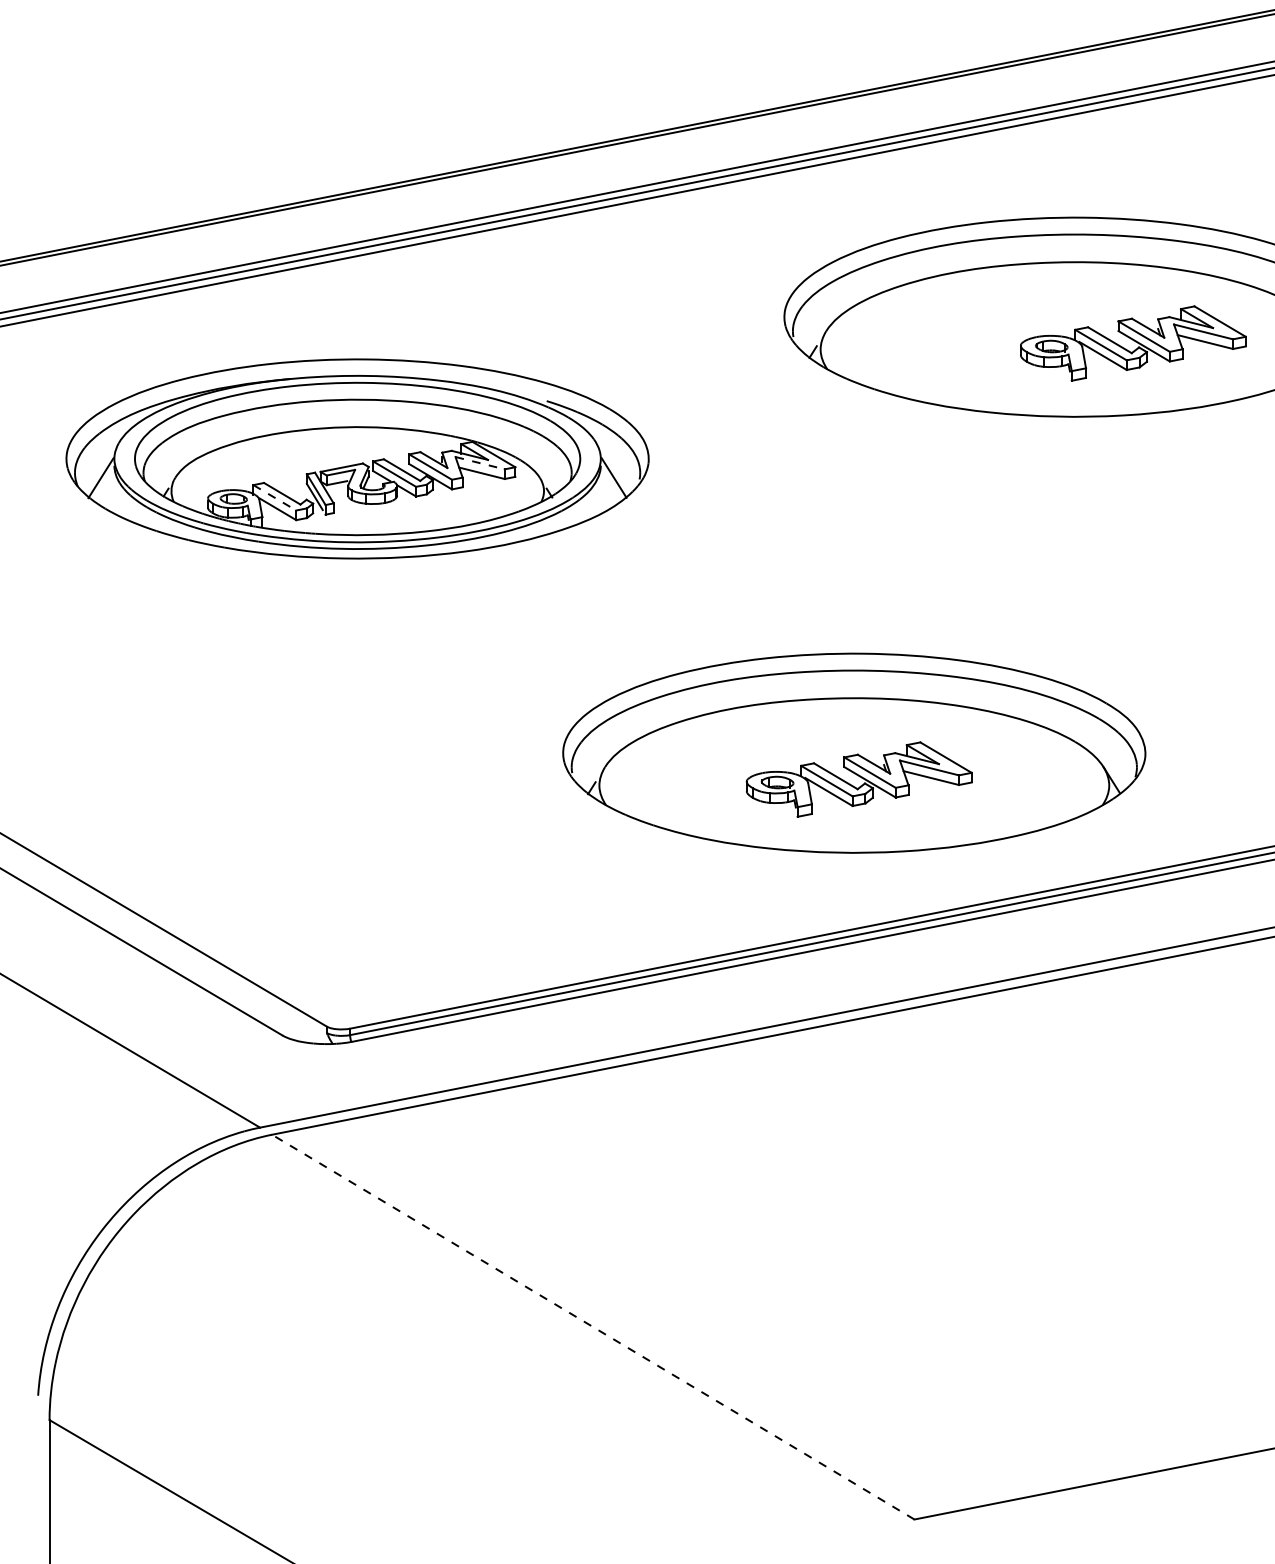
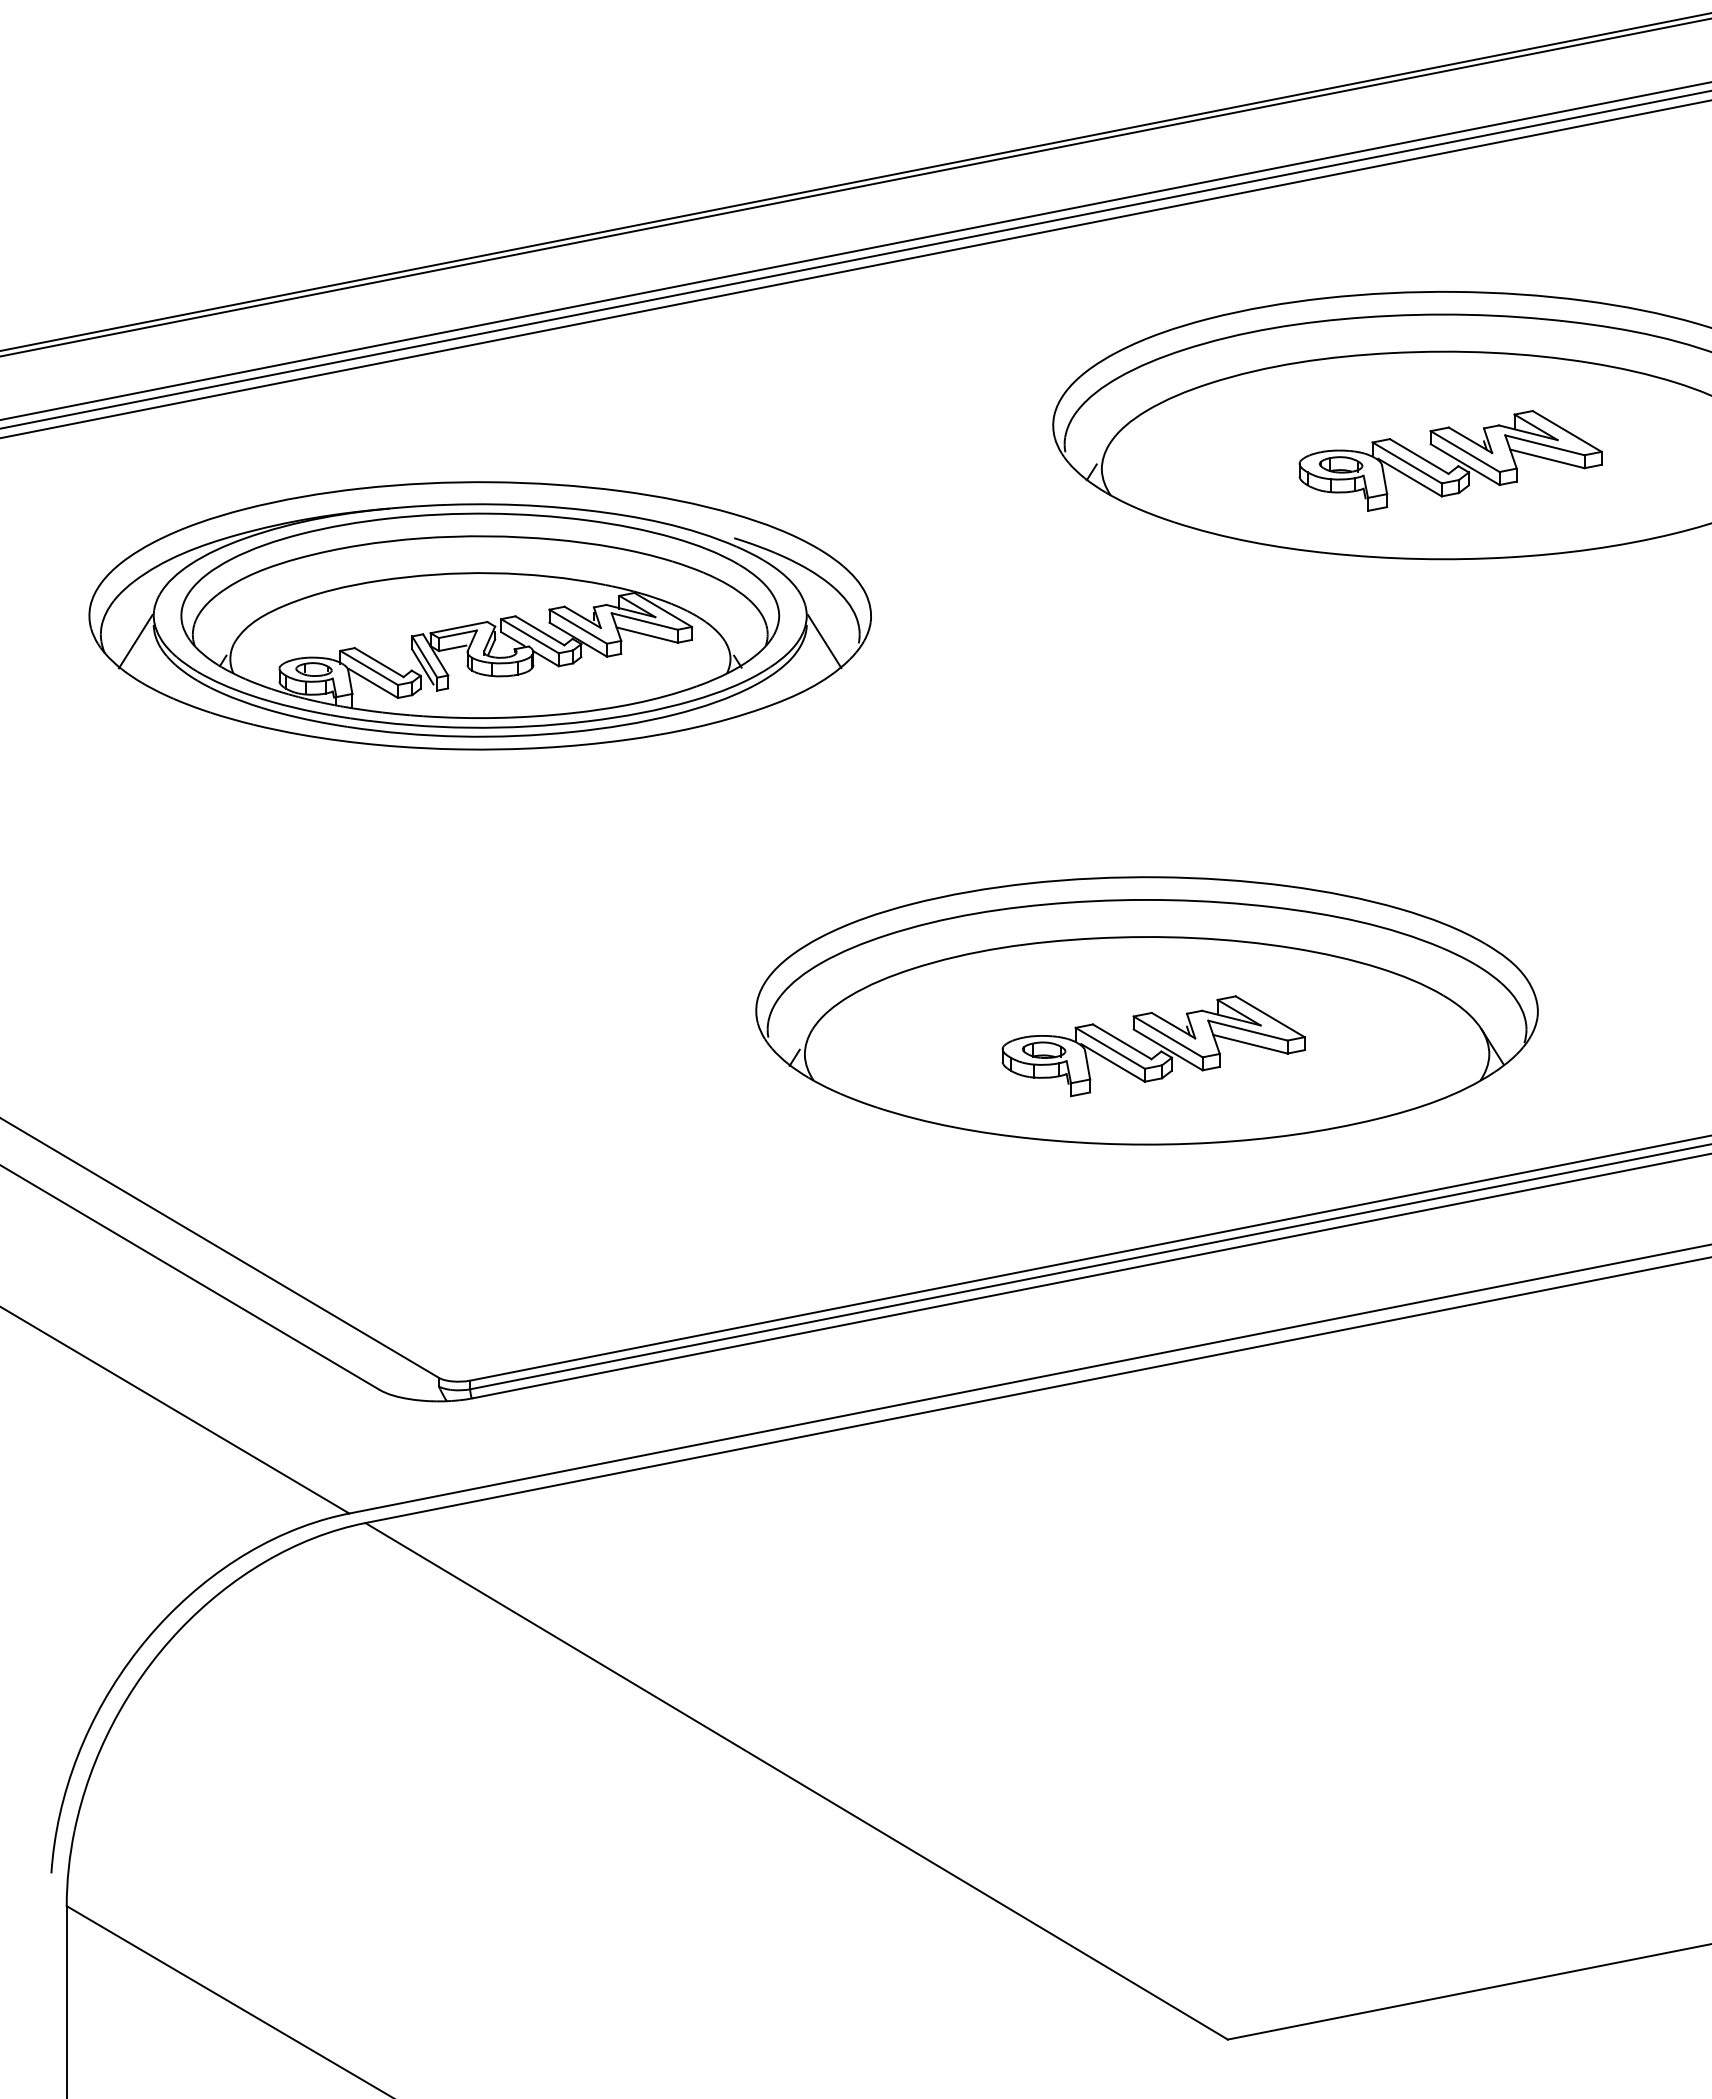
part: (1133, 343) -> (1450, 460), moved
line: (480, 463) -> (645, 621), dashed -> solid
line: (275, 498) -> (369, 668), dashed -> solid
line: (593, 1327) -> (796, 1781), dashed -> solid

